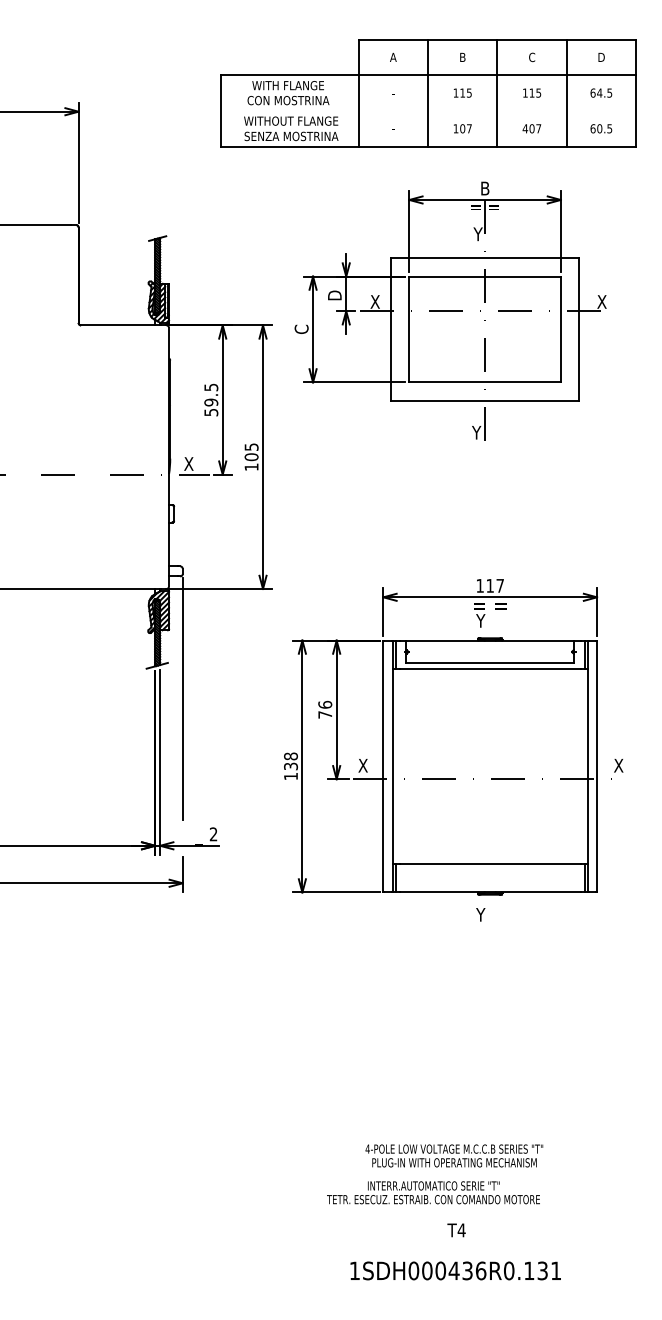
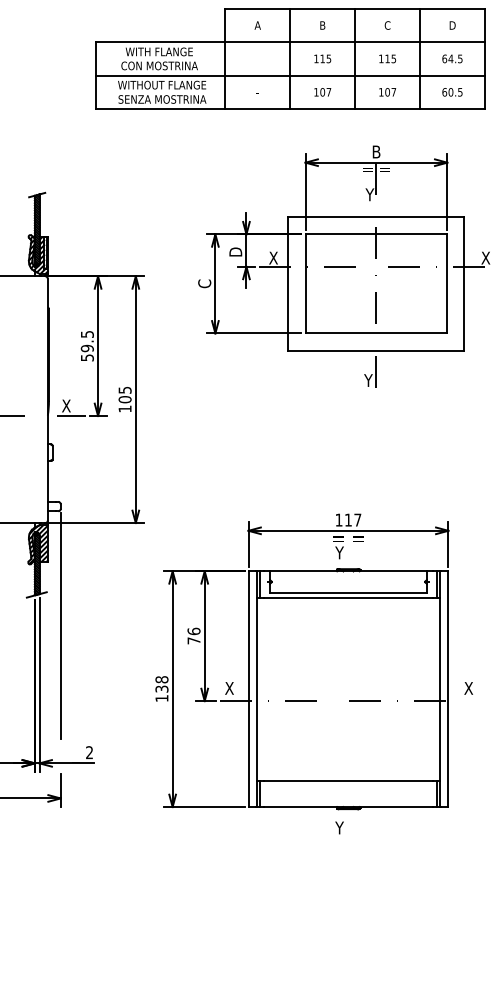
line: (428, 110) -> (290, 75), added
text: (525, 128) -> (381, 92), 407 -> 107
part: (450, 310) -> (344, 266), moved

